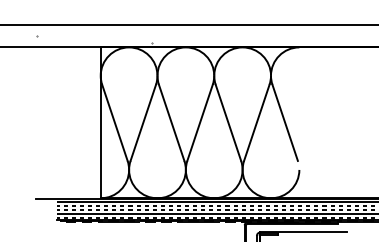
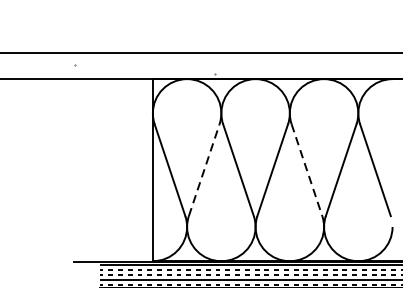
line: (143, 122) -> (204, 169), solid -> dashed
line: (228, 123) -> (307, 170), solid -> dashed

